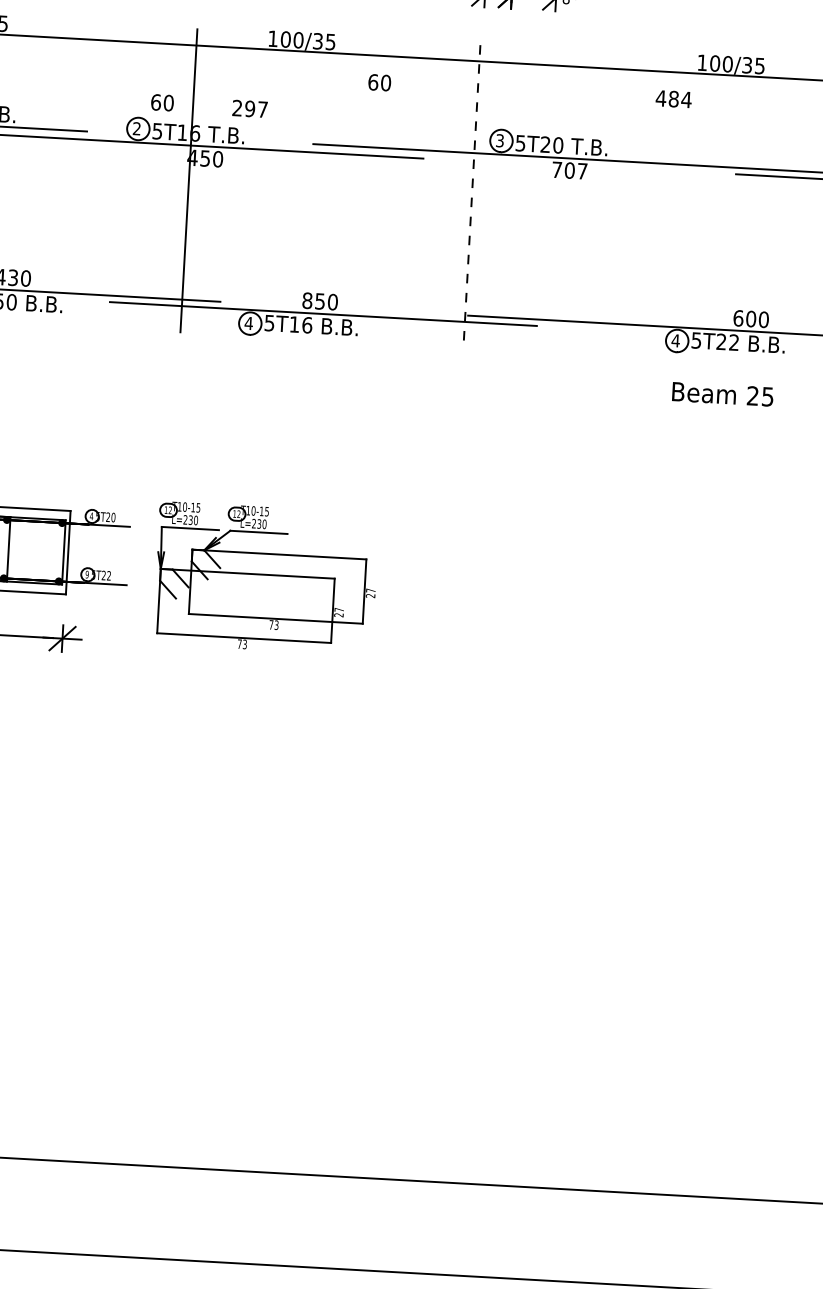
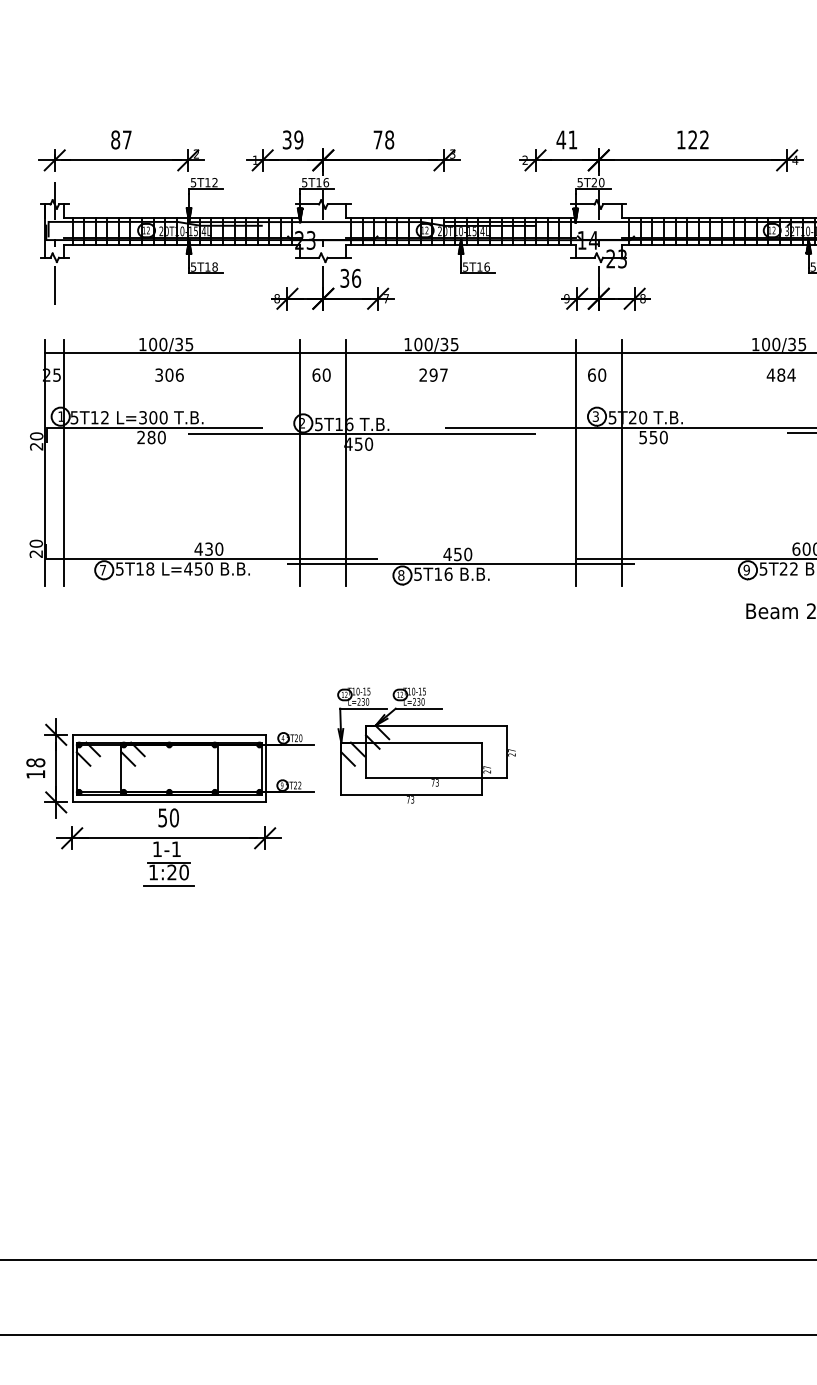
text: (380, 81) -> (597, 374), moved
text: (672, 98) -> (780, 374), moved
text: (162, 101) -> (321, 374), moved
text: (249, 108) -> (433, 374), moved
text: (569, 170) -> (653, 437), 707 -> 550
line: (132, 177) -> (300, 462), added
line: (471, 196) -> (575, 462), dashed -> solid
line: (528, 199) -> (621, 462), added
text: (307, 300) -> (447, 554), 850 -> 450
text: (247, 323) -> (400, 575), 4 -> 8
text: (675, 339) -> (746, 569), 4 -> 9
part: (265, 578) -> (426, 745), moved

